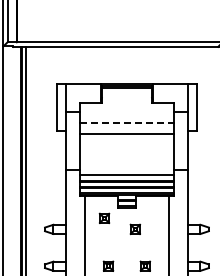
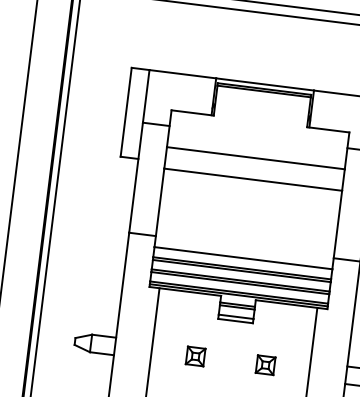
line: (126, 122) -> (255, 157), dashed -> solid
part: (104, 217) -> (195, 354), moved
part: (135, 229) -> (265, 365), moved

